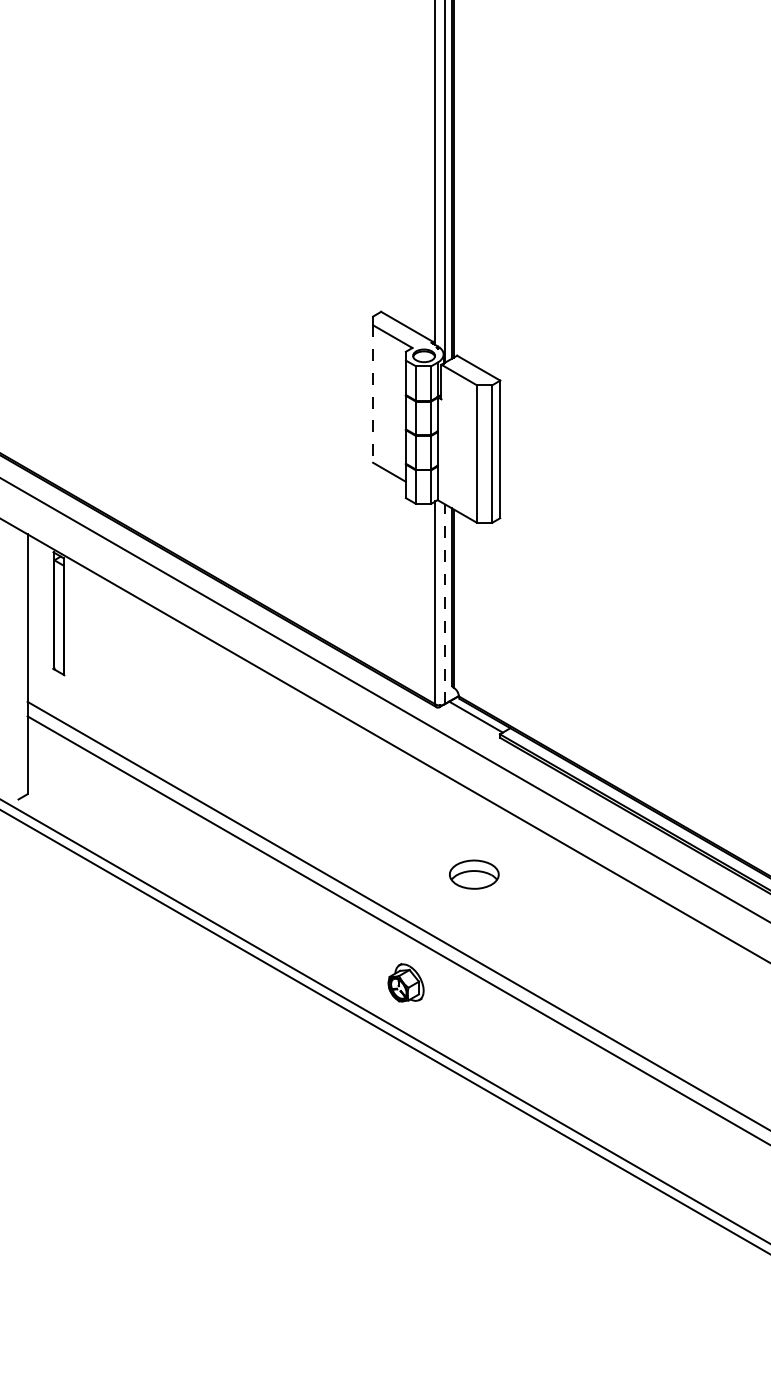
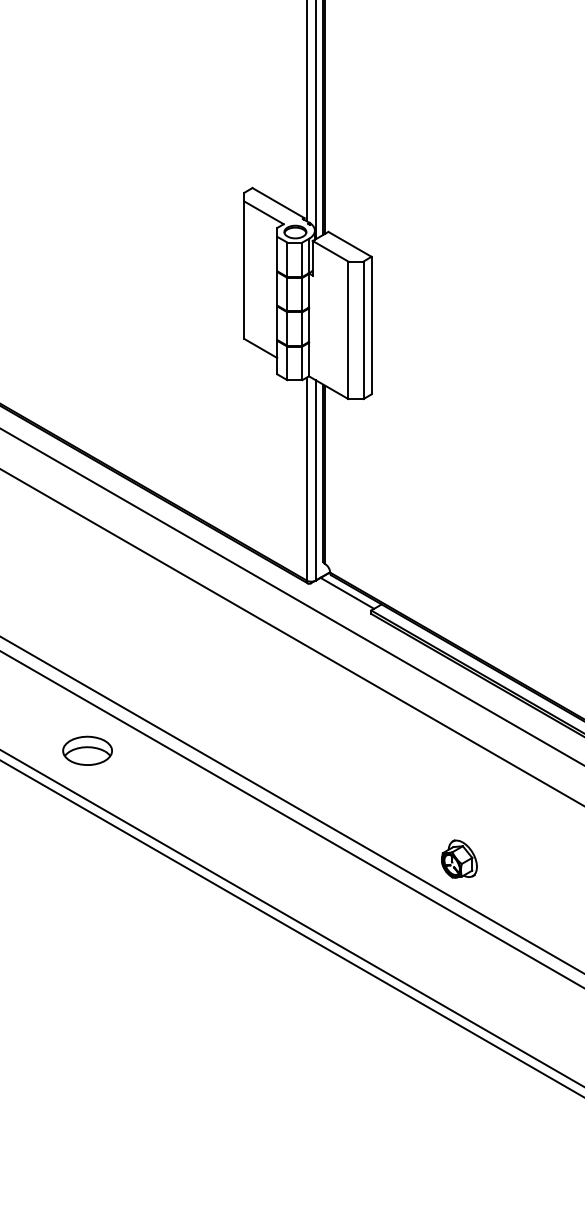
line: (373, 394) -> (244, 270), dashed -> solid
line: (444, 603) -> (315, 479), dashed -> solid
part: (474, 874) -> (87, 750), moved
part: (405, 982) -> (458, 858), moved

